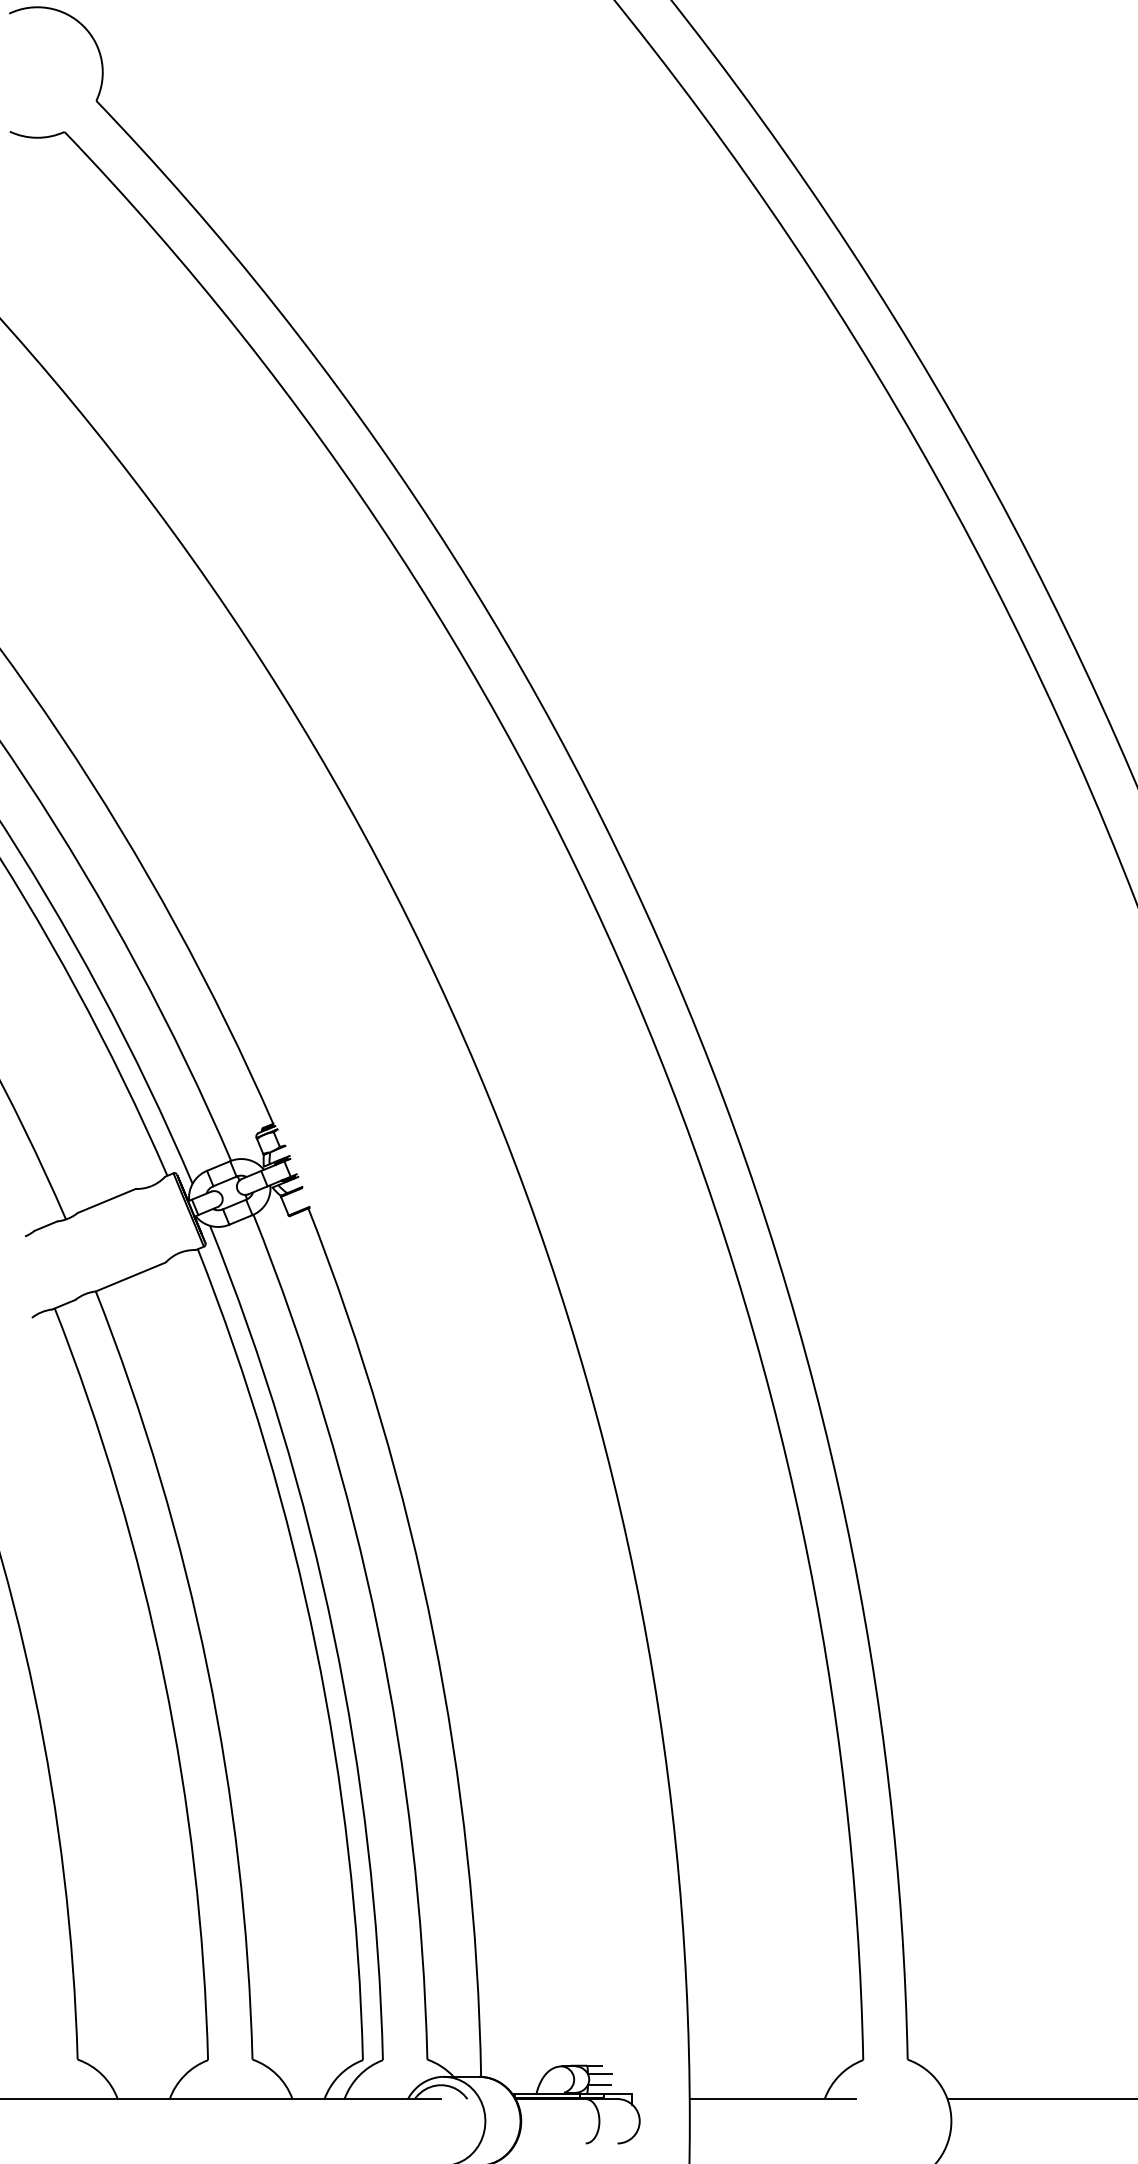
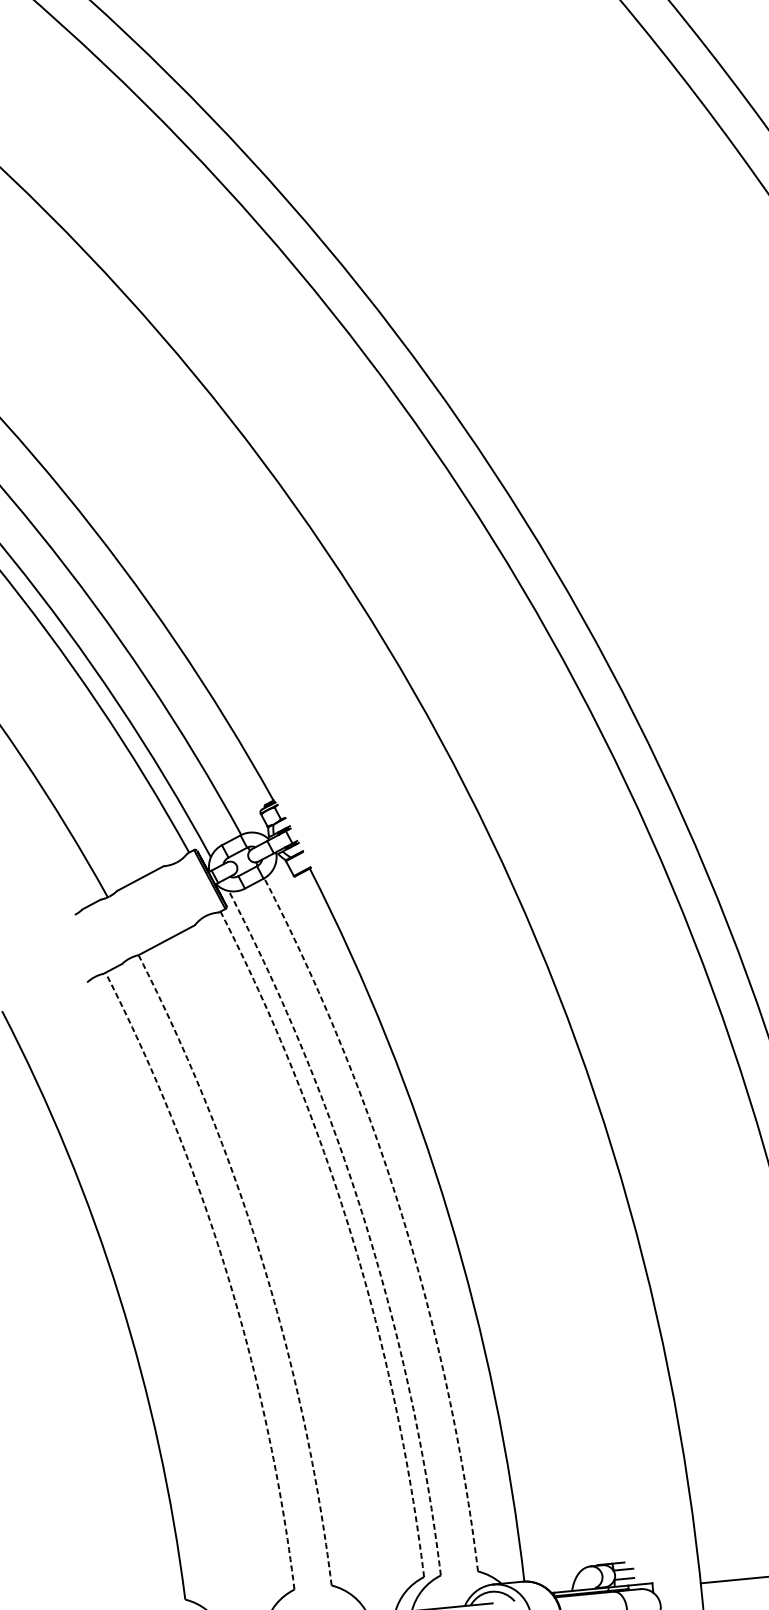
arc: (378, 1629) -> (402, 1215), solid -> dashed
arc: (333, 1634) -> (365, 1223), solid -> dashed
arc: (315, 1647) -> (351, 1235), solid -> dashed
arc: (207, 1668) -> (262, 1261), solid -> dashed
arc: (164, 1677) -> (227, 1272), solid -> dashed

